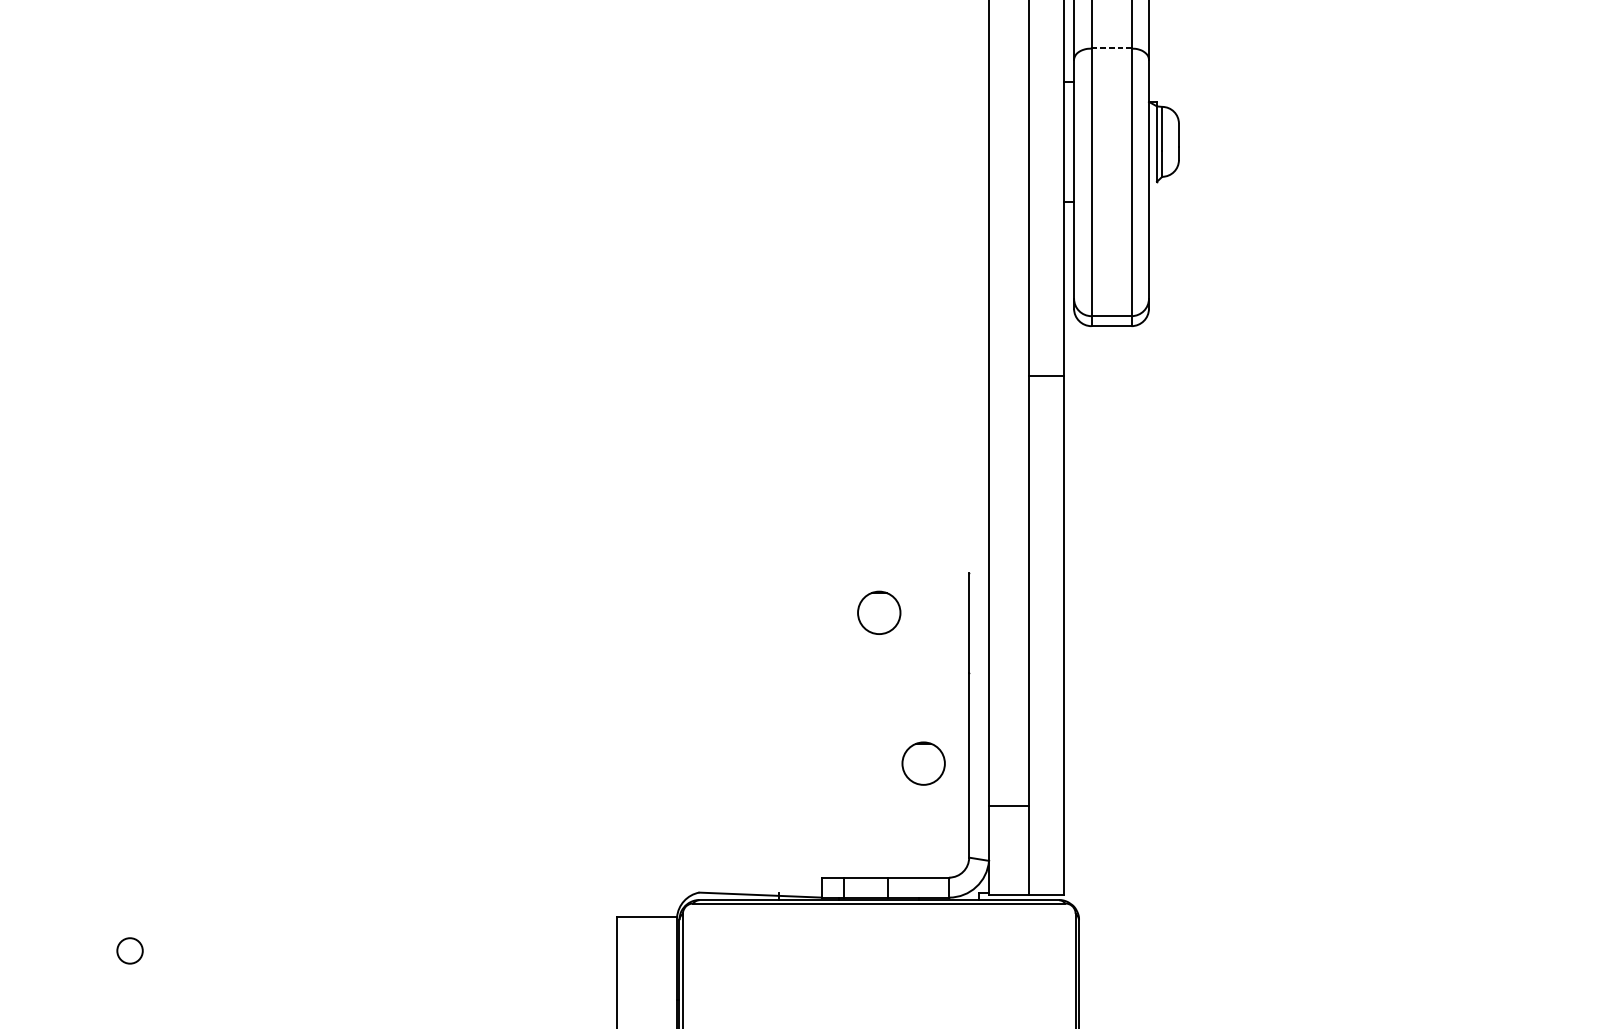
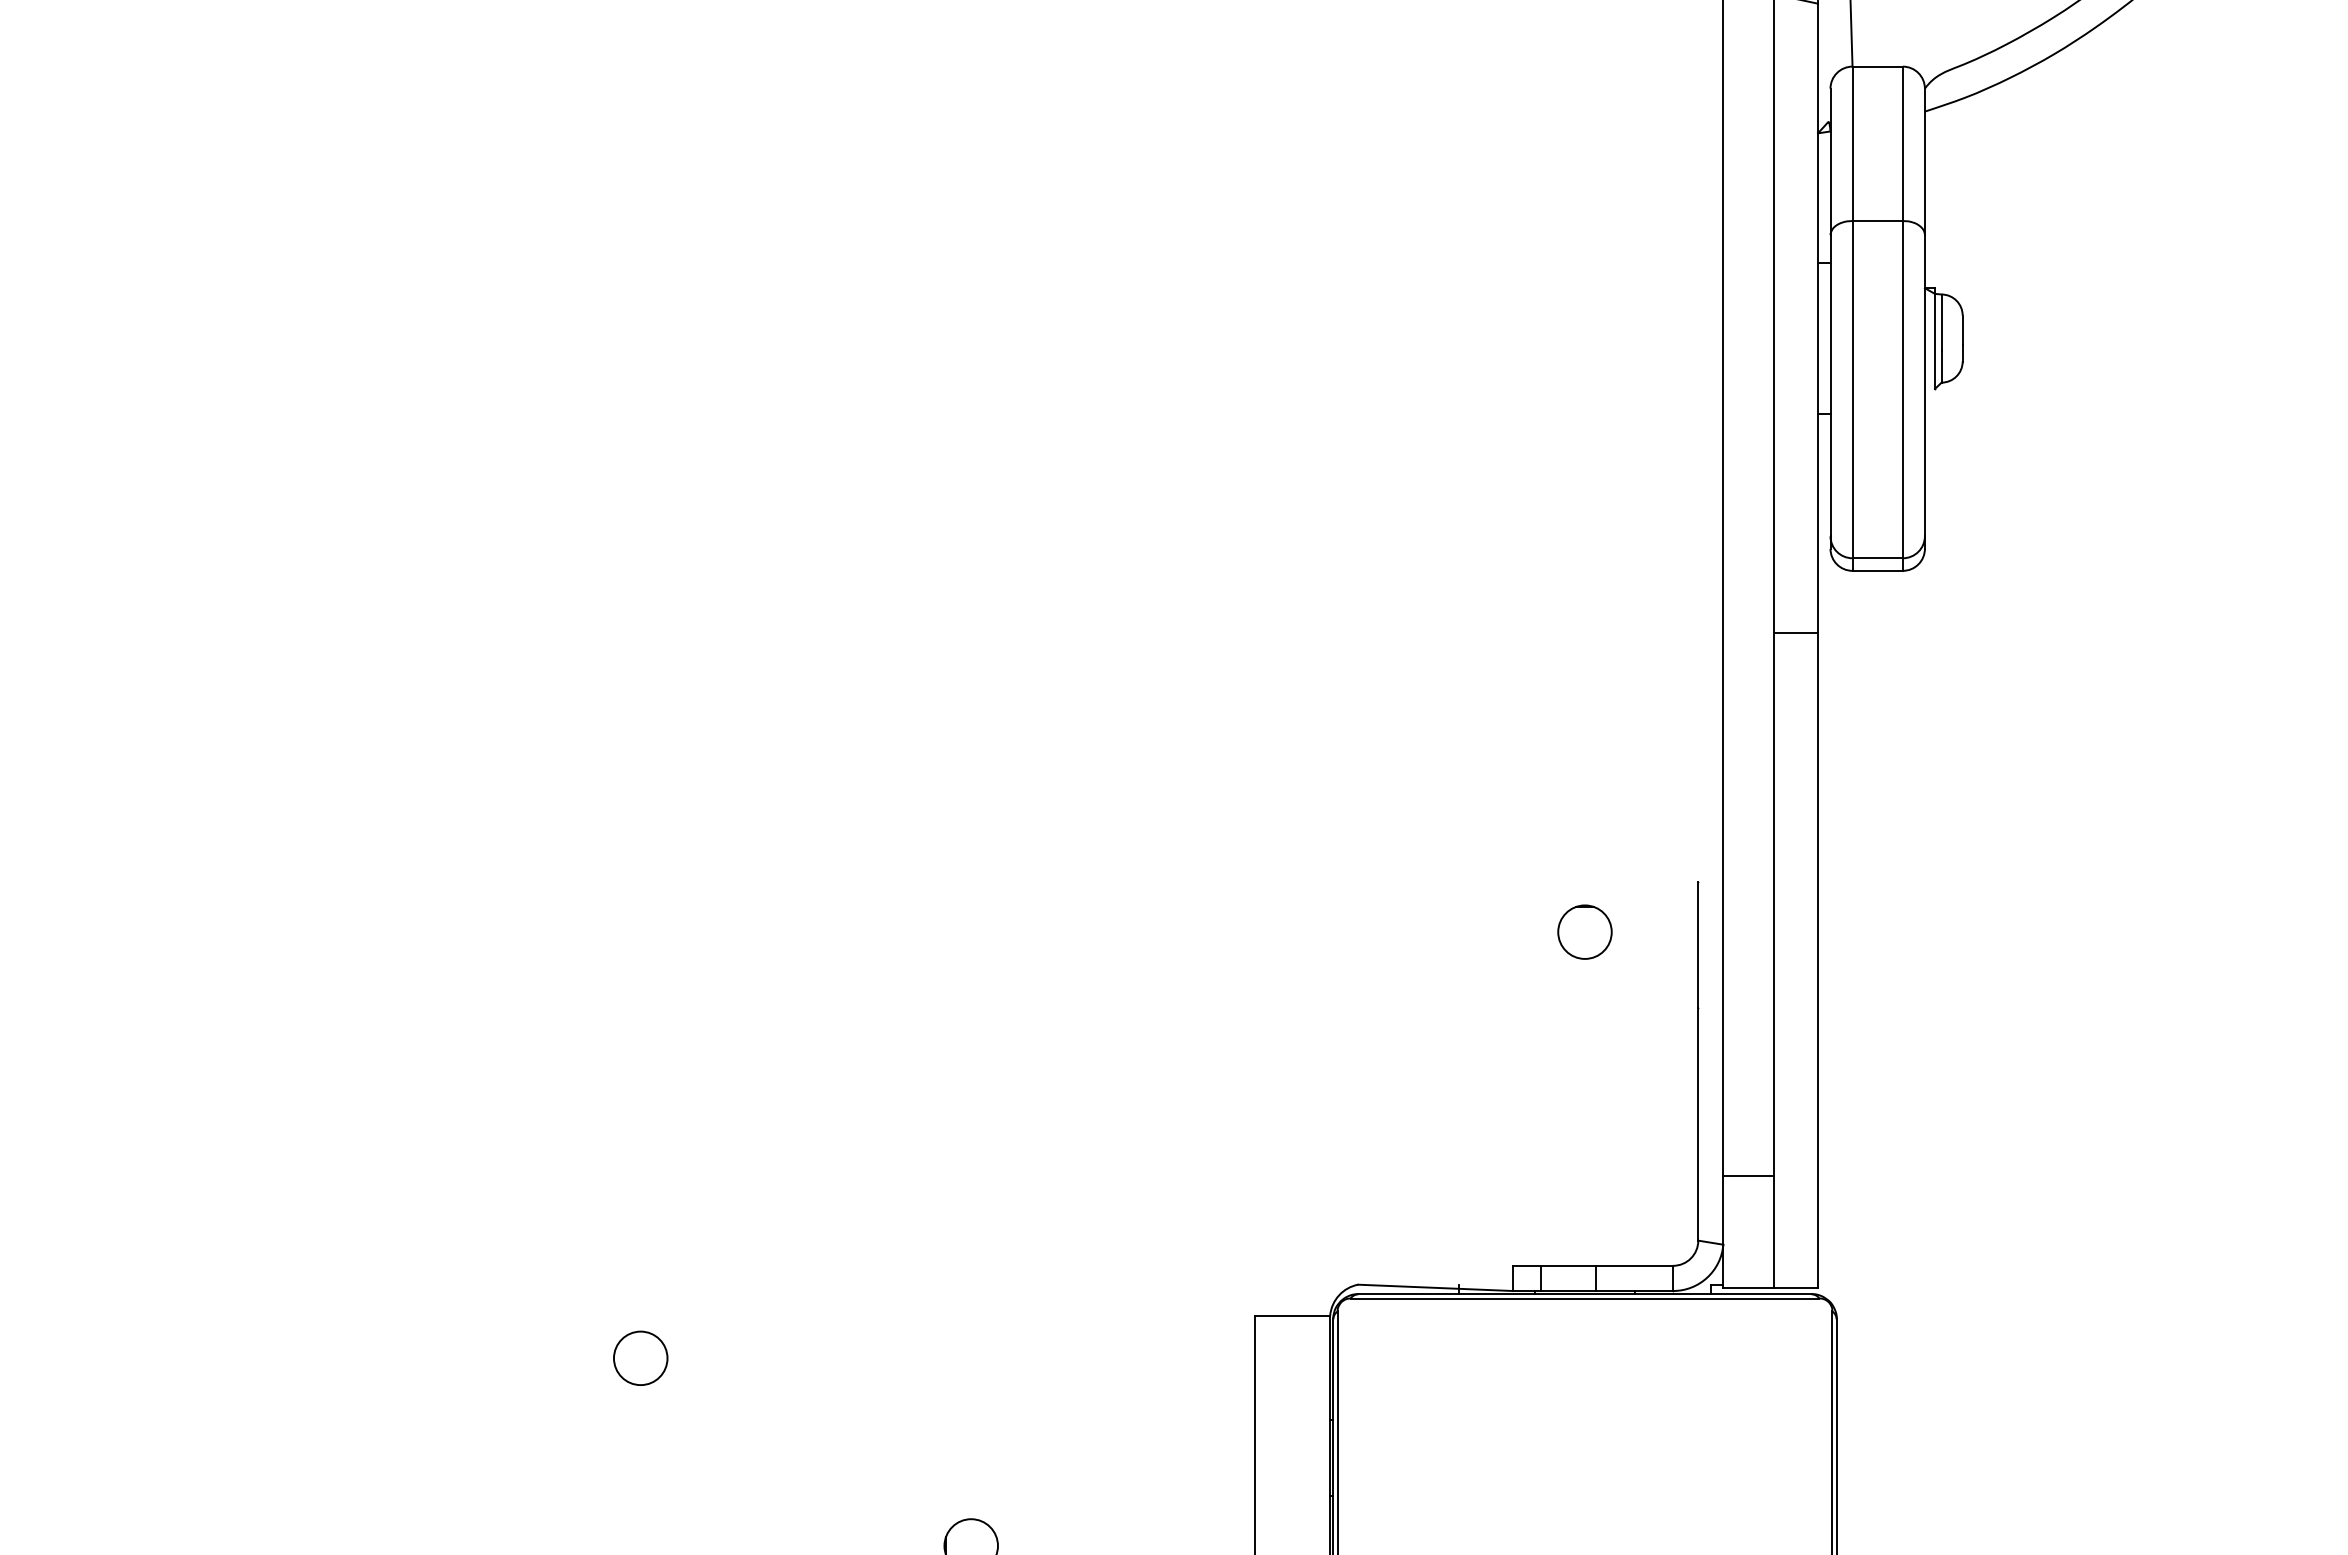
line: (1112, 48) -> (1878, 220), dashed -> solid
circle: (923, 763) -> (1640, 1121), removed
circle: (129, 950) -> (640, 1357), size x1.67

